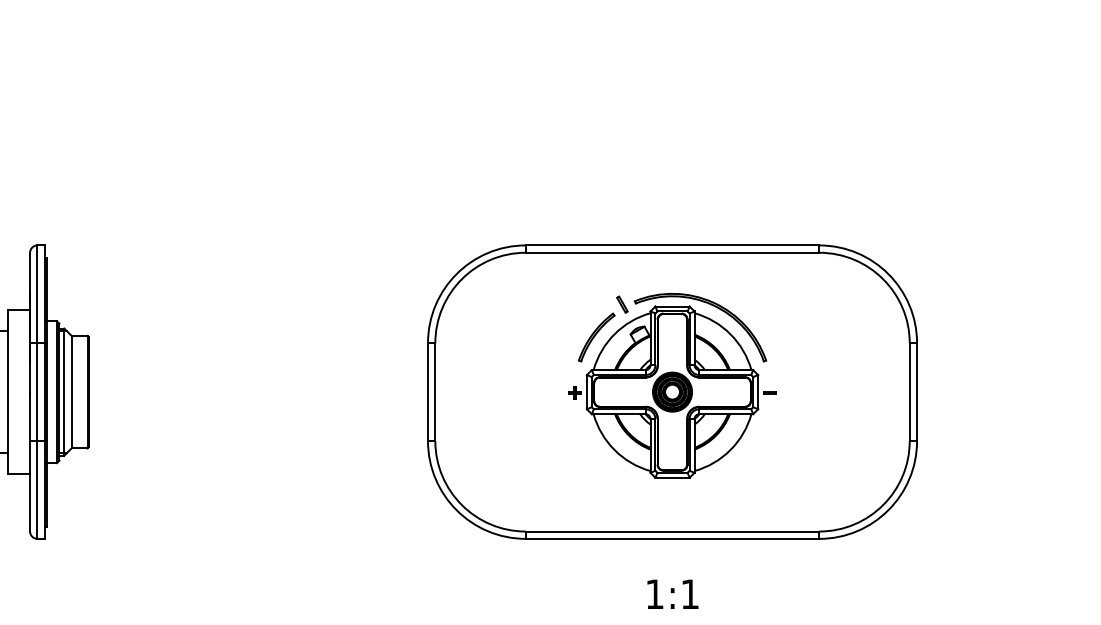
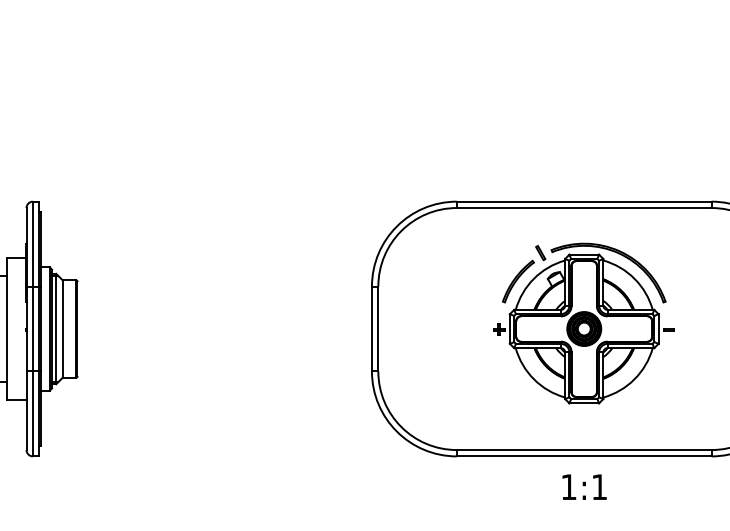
text: (672, 593) -> (584, 486), moved

